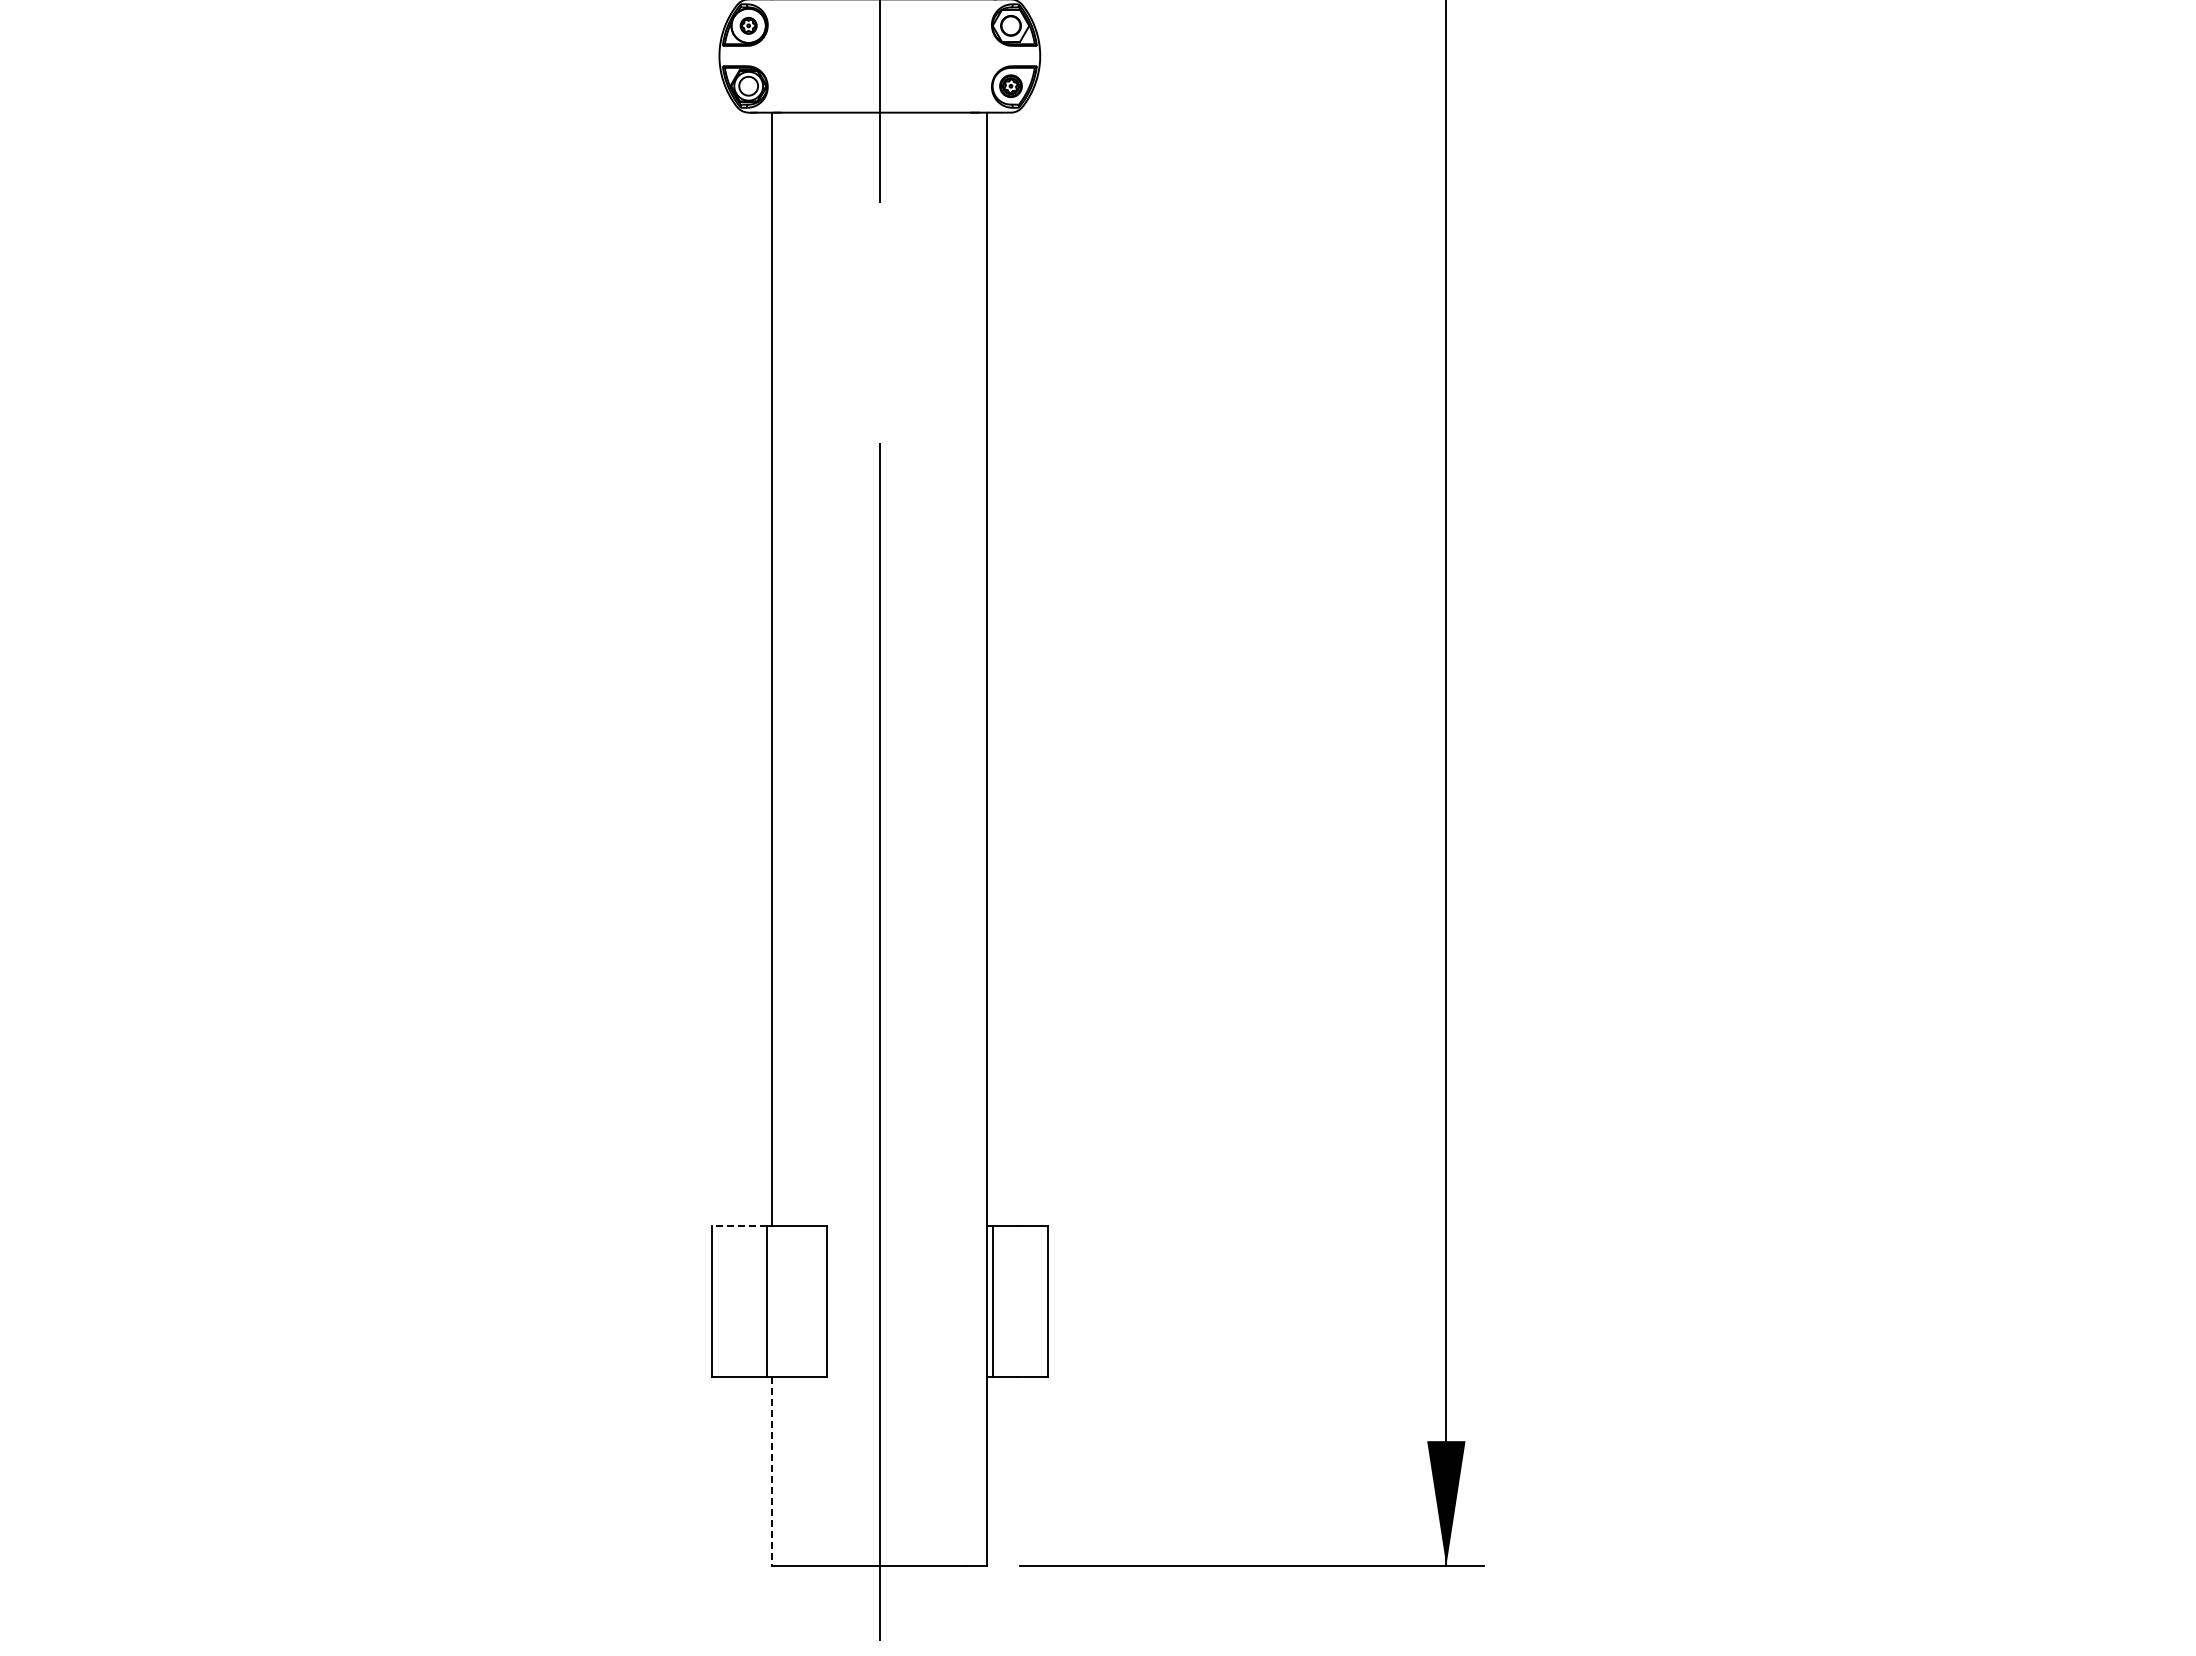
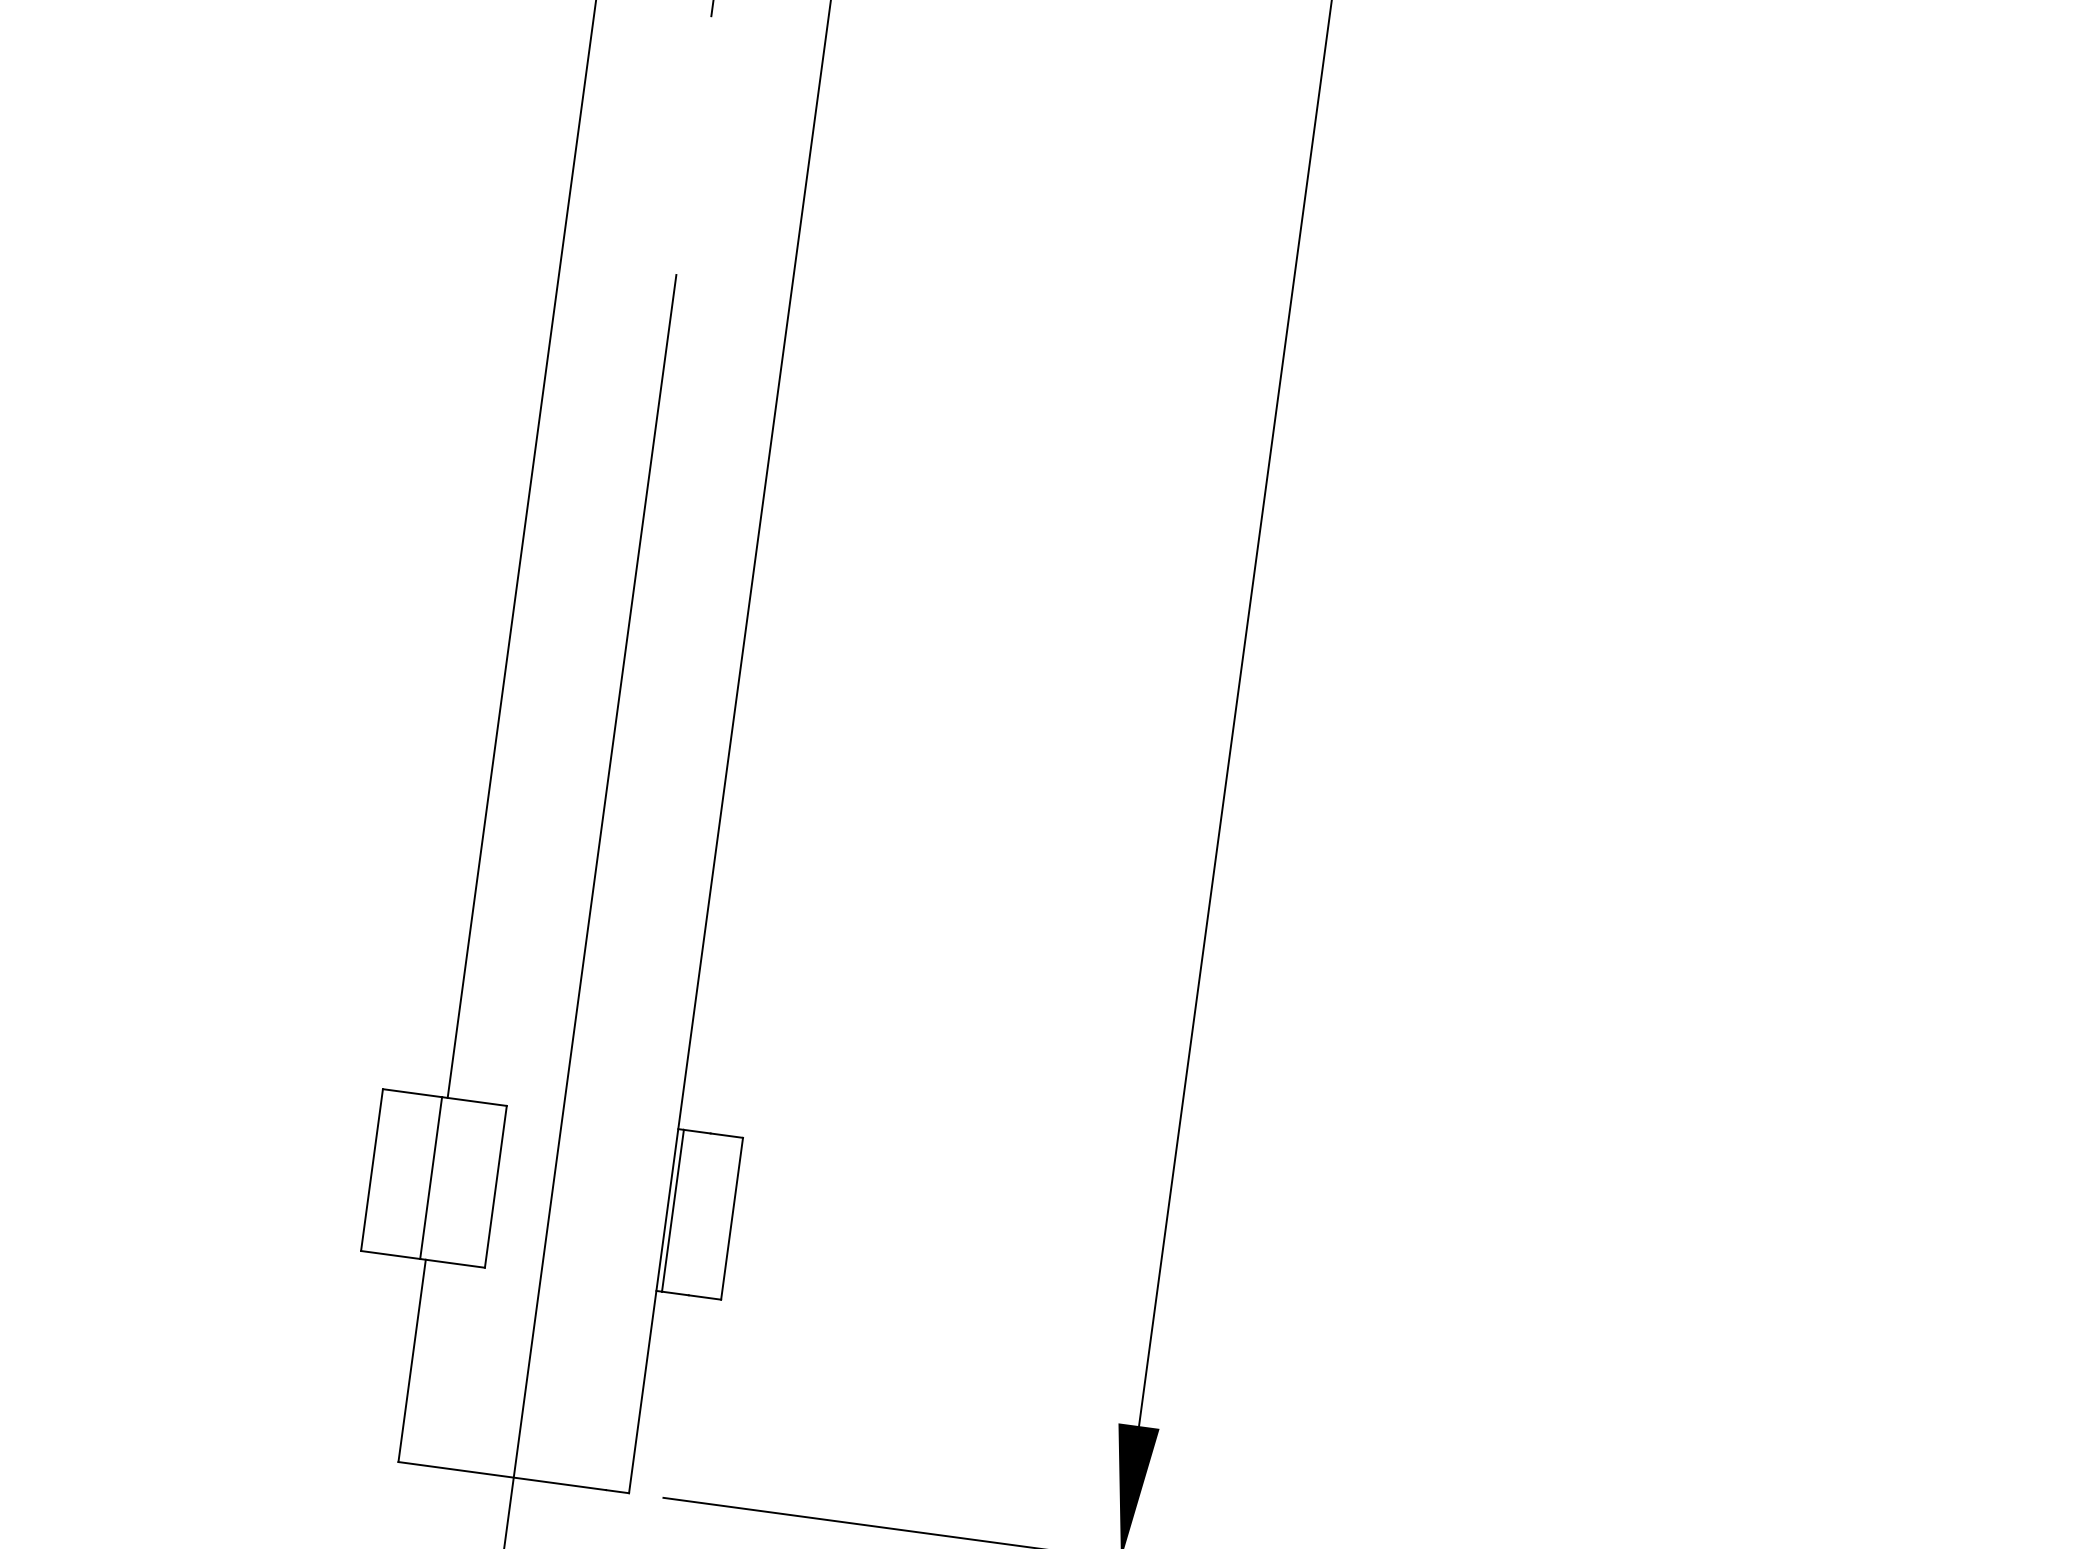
line: (739, 1226) -> (412, 1093), dashed -> solid
line: (772, 1471) -> (412, 1360), dashed -> solid

